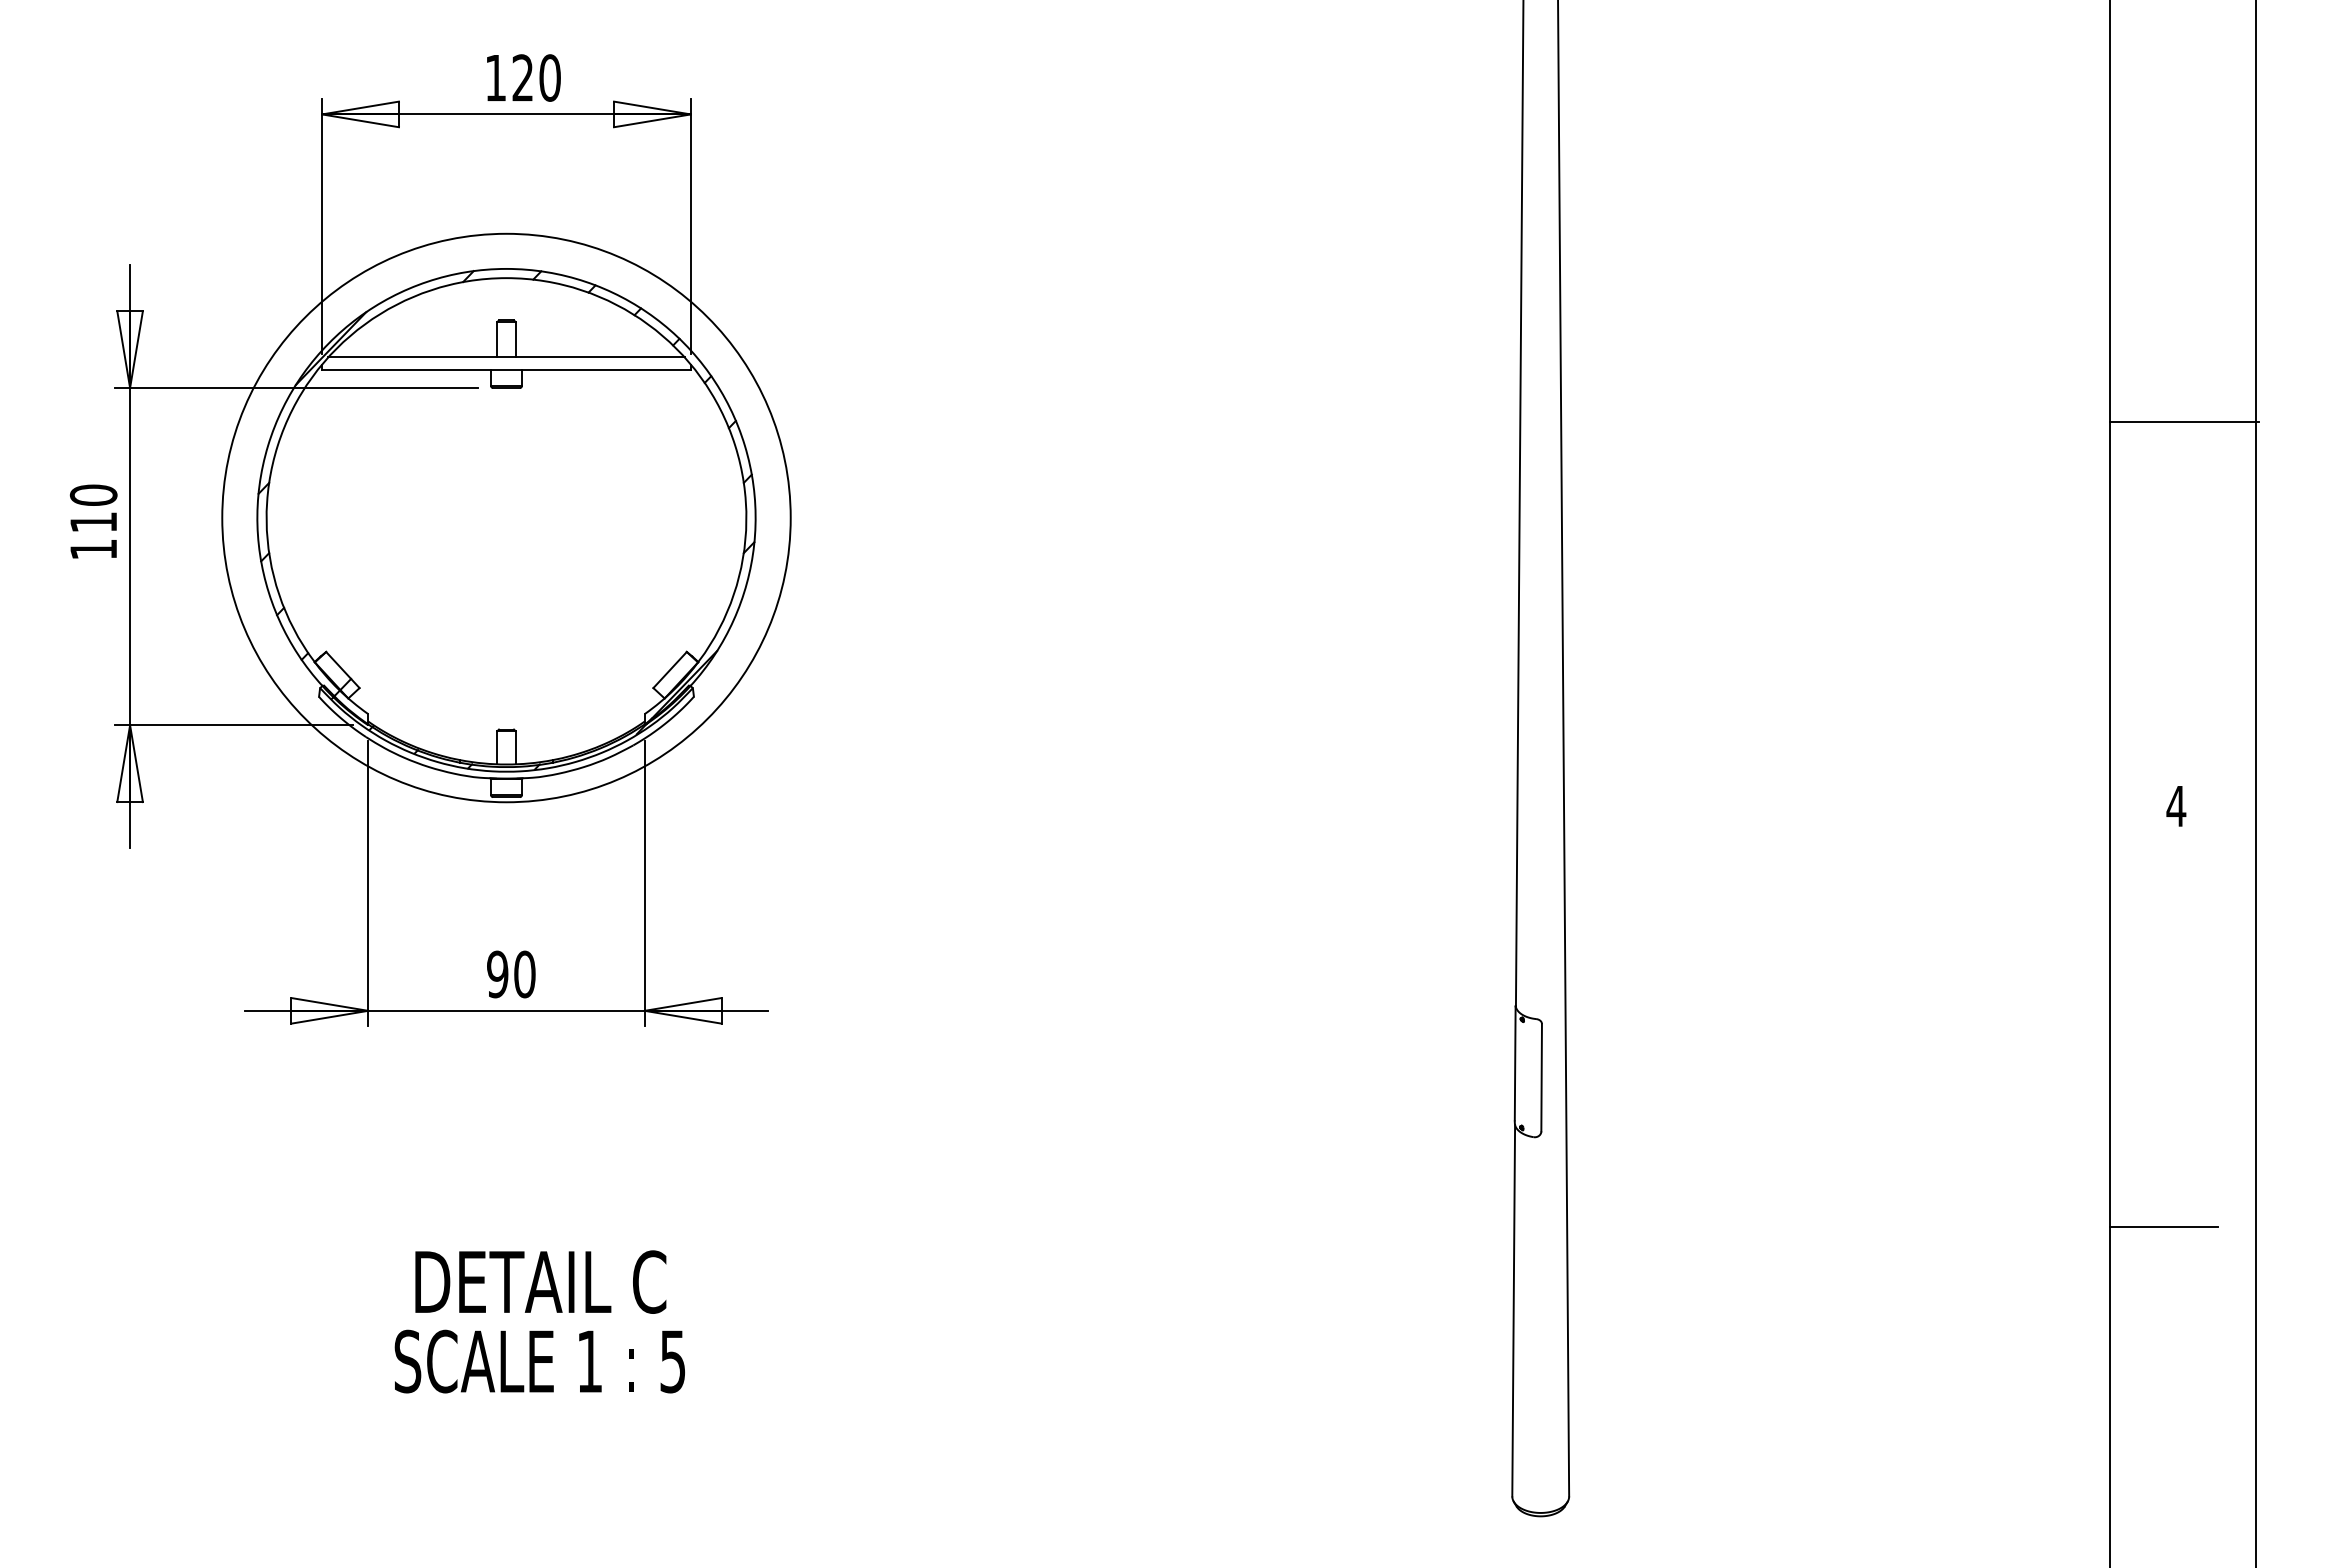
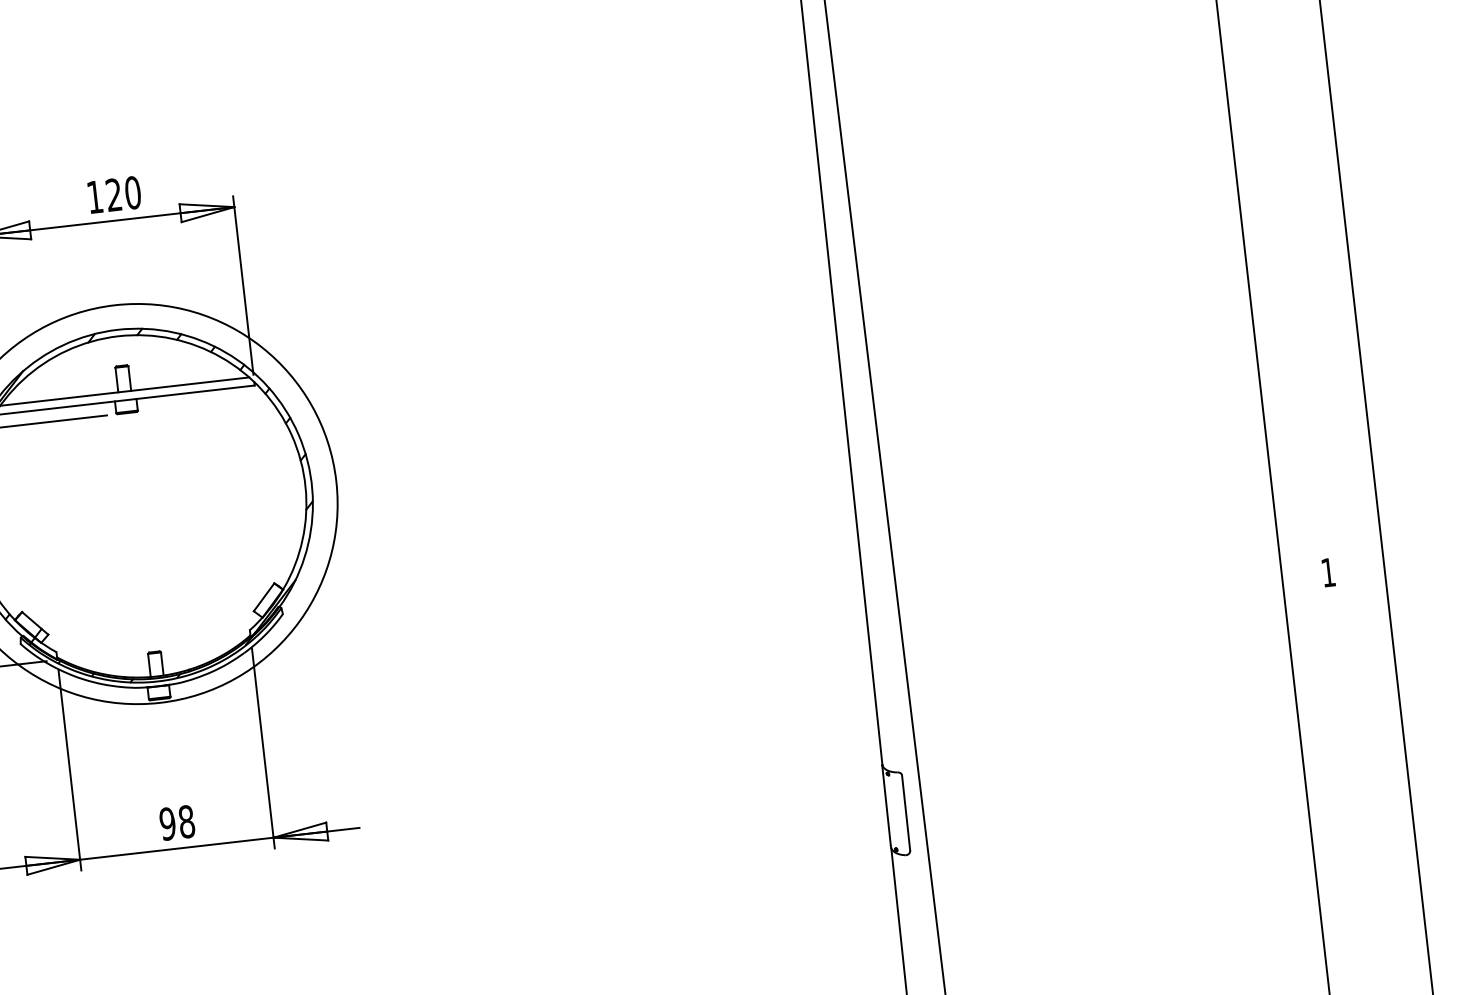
line: (2184, 421) -> (1303, 302), removed
text: (2176, 806) -> (1328, 572), 4 -> 1
text: (524, 974) -> (186, 821), 90 -> 98
line: (2163, 1226) -> (1352, 867), removed

